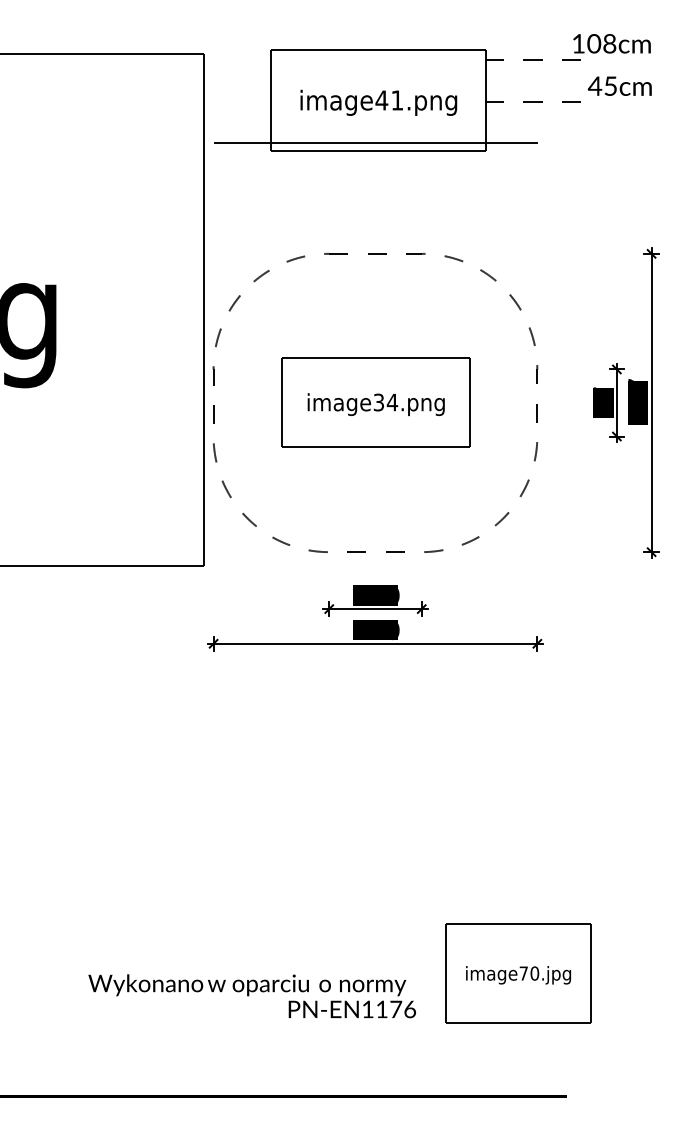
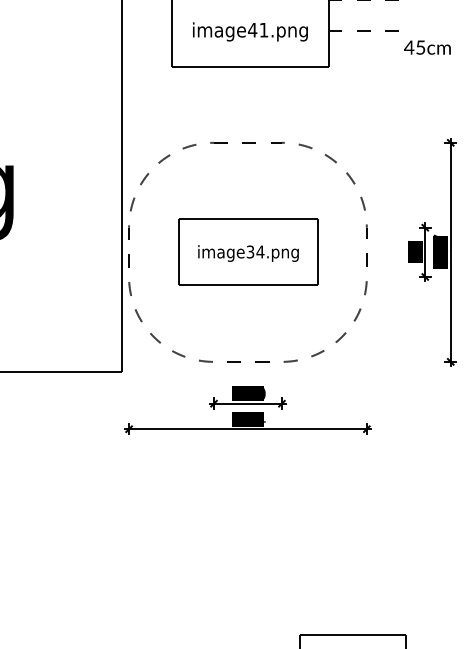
text: (619, 85) -> (427, 47), moved
line: (376, 142) -> (248, 61), removed
text: (387, 631) -> (256, 420), 420 -> 234

